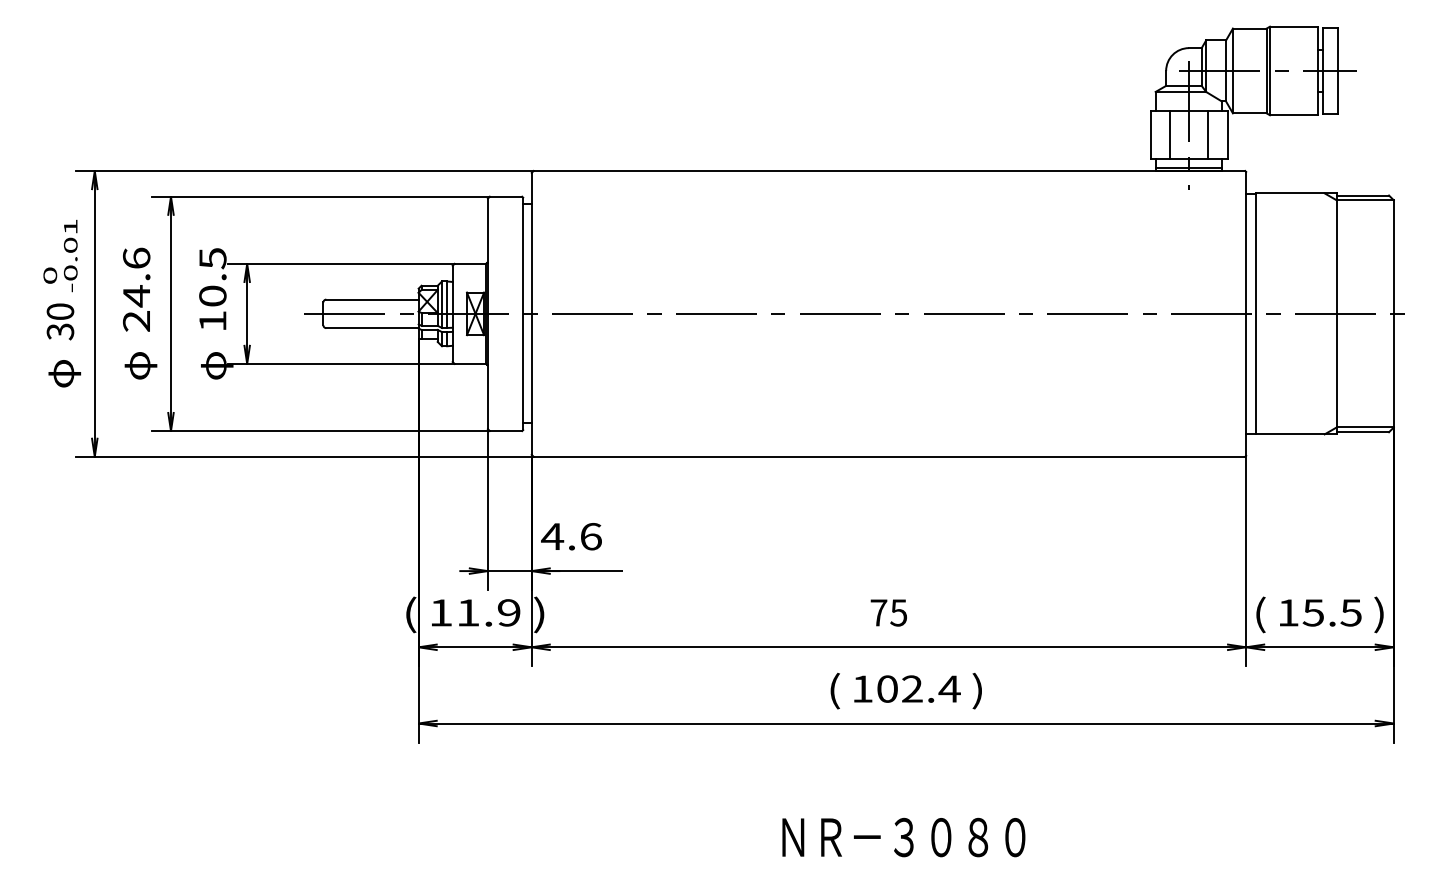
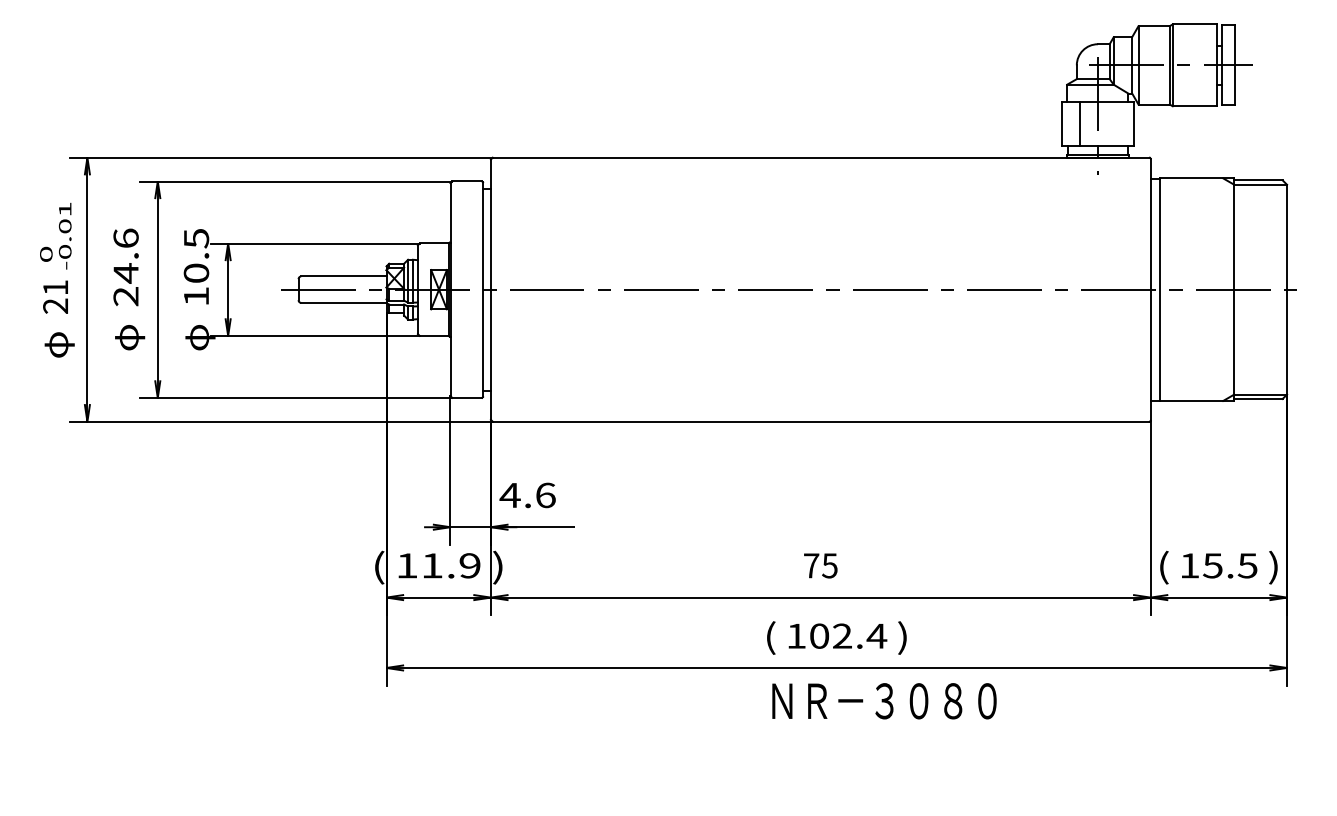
line: (1208, 134) -> (1115, 124), removed
text: (60, 321) -> (55, 296), 30 -> 21
text: (903, 837) -> (884, 701), moved

